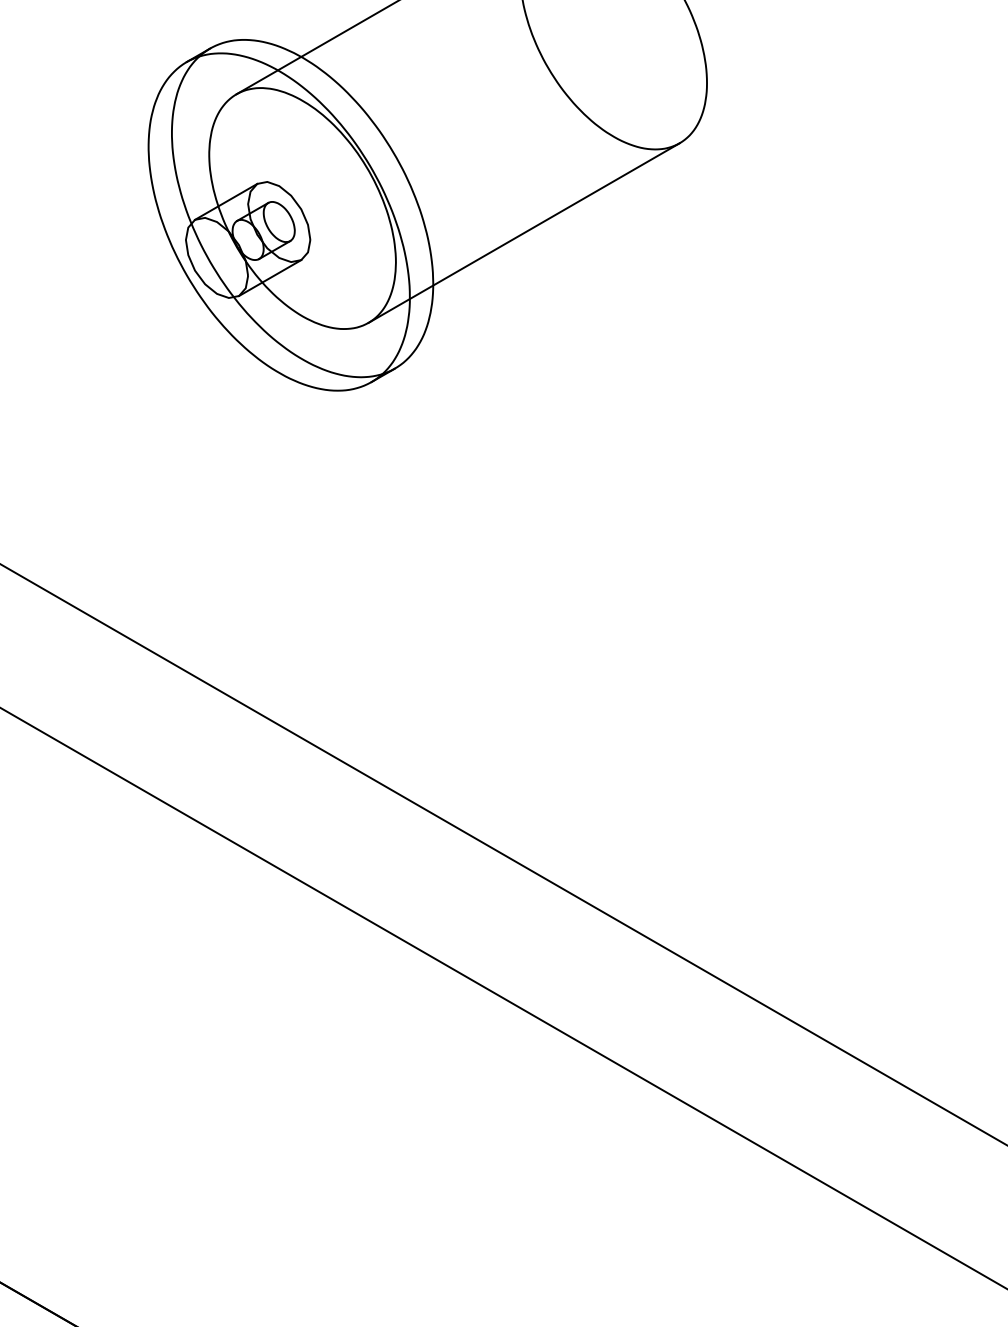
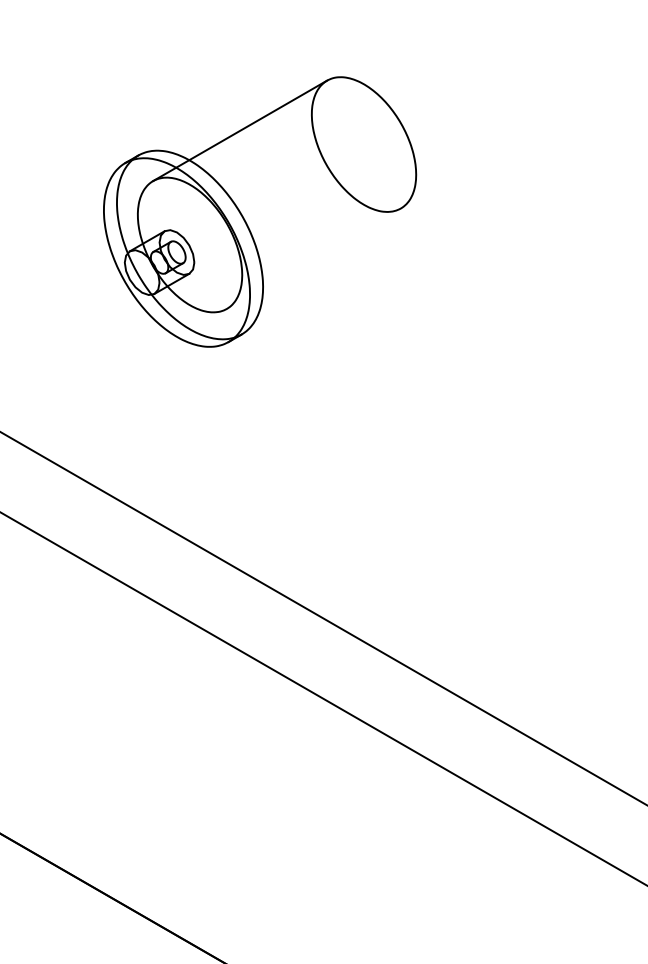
line: (523, 232) -> (313, 258), removed

